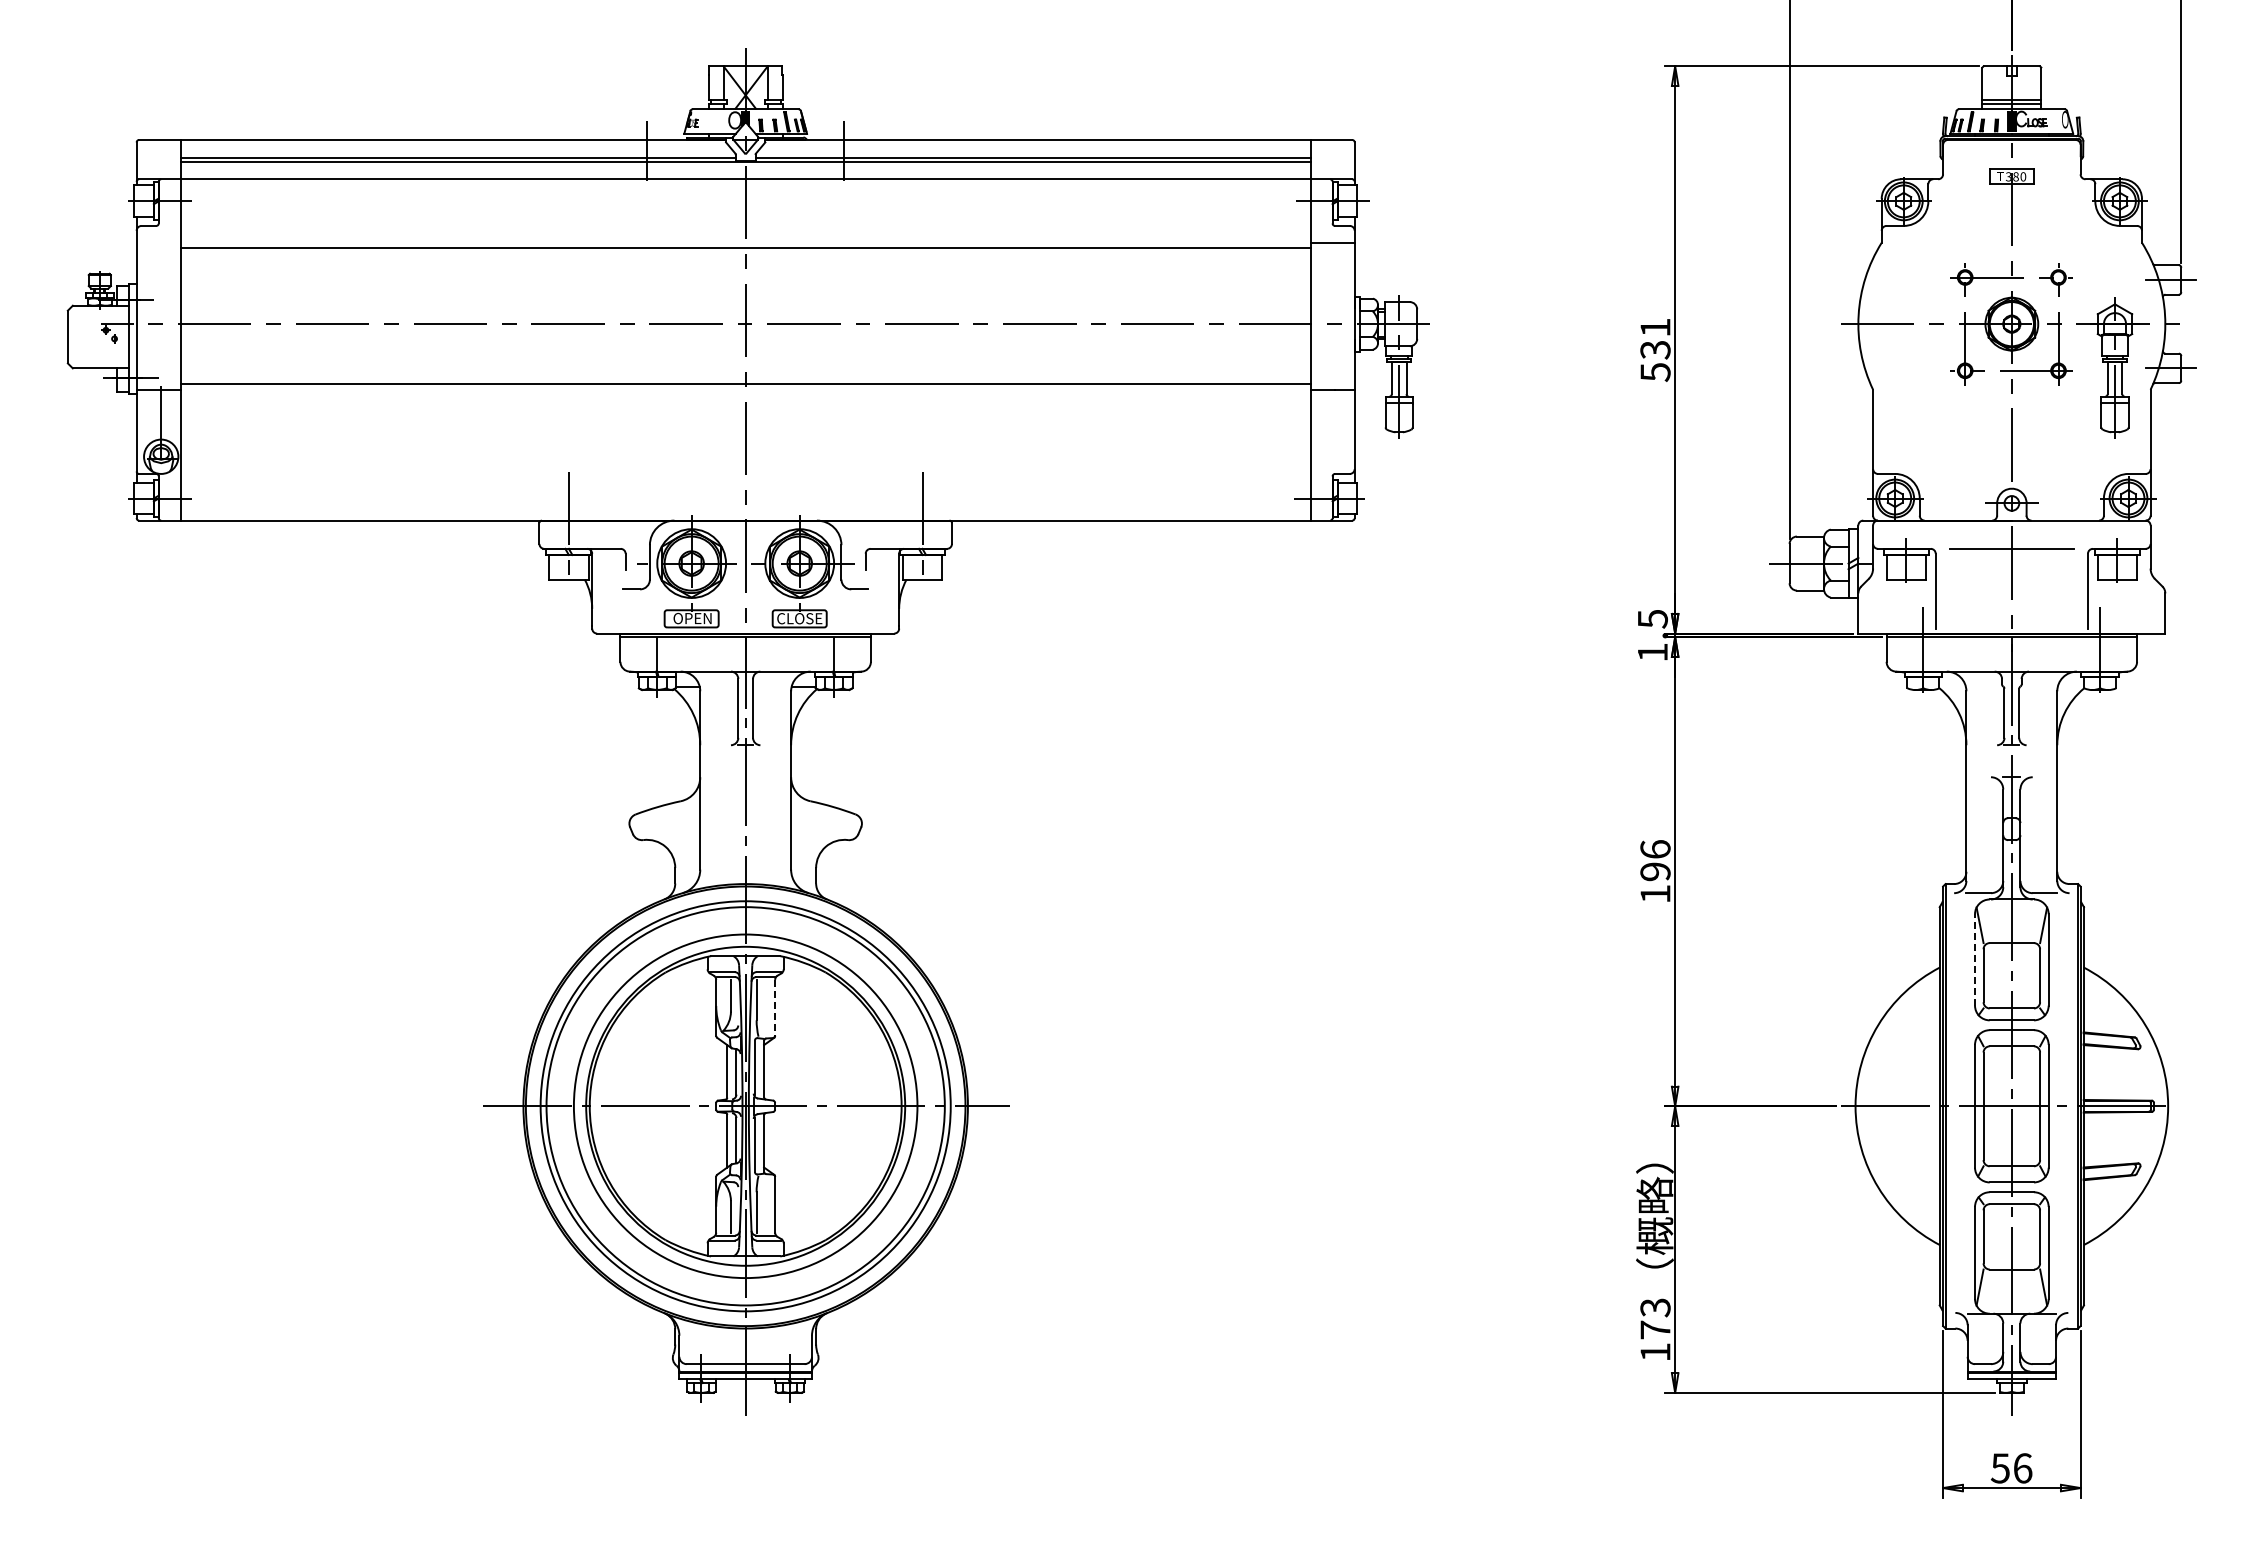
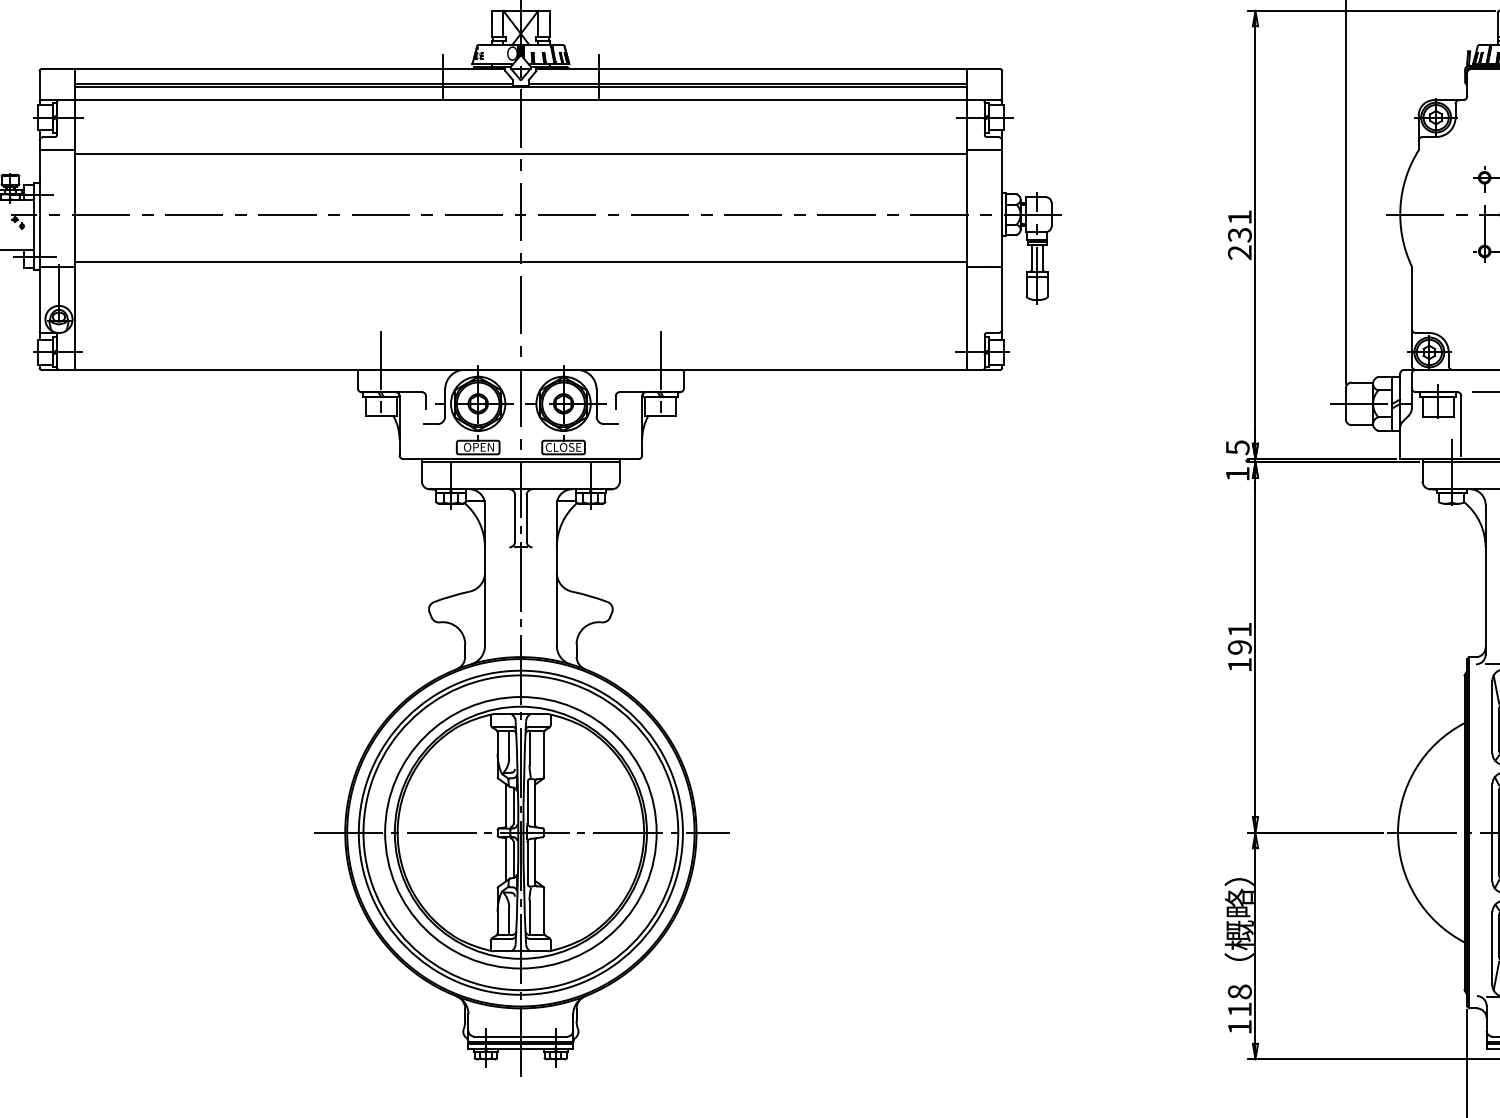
line: (158, 242) -> (56, 150), added
text: (1655, 372) -> (1239, 252), 531 -> 231
text: (1655, 849) -> (1239, 629), 196 -> 191
line: (1975, 959) -> (1492, 716), dashed -> solid
line: (775, 1007) -> (544, 754), dashed -> solid
text: (1655, 1318) -> (1239, 1000), 173 -> 118

